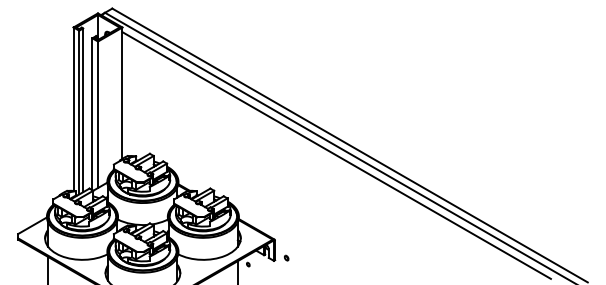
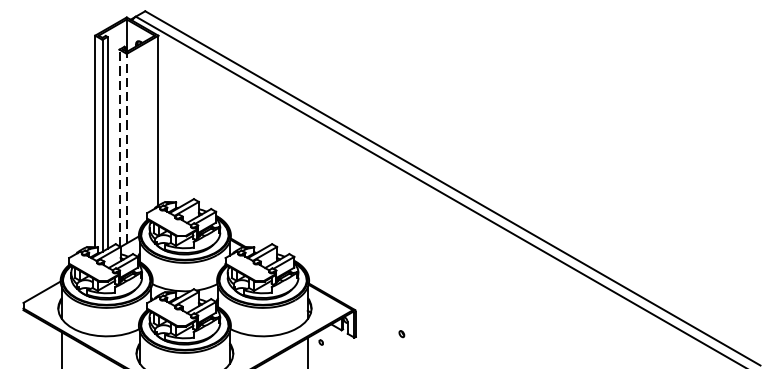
line: (92, 114) -> (119, 148), solid -> dashed
line: (98, 114) -> (127, 148), solid -> dashed
line: (336, 155) -> (435, 201), removed
part: (286, 257) -> (401, 333), moved

